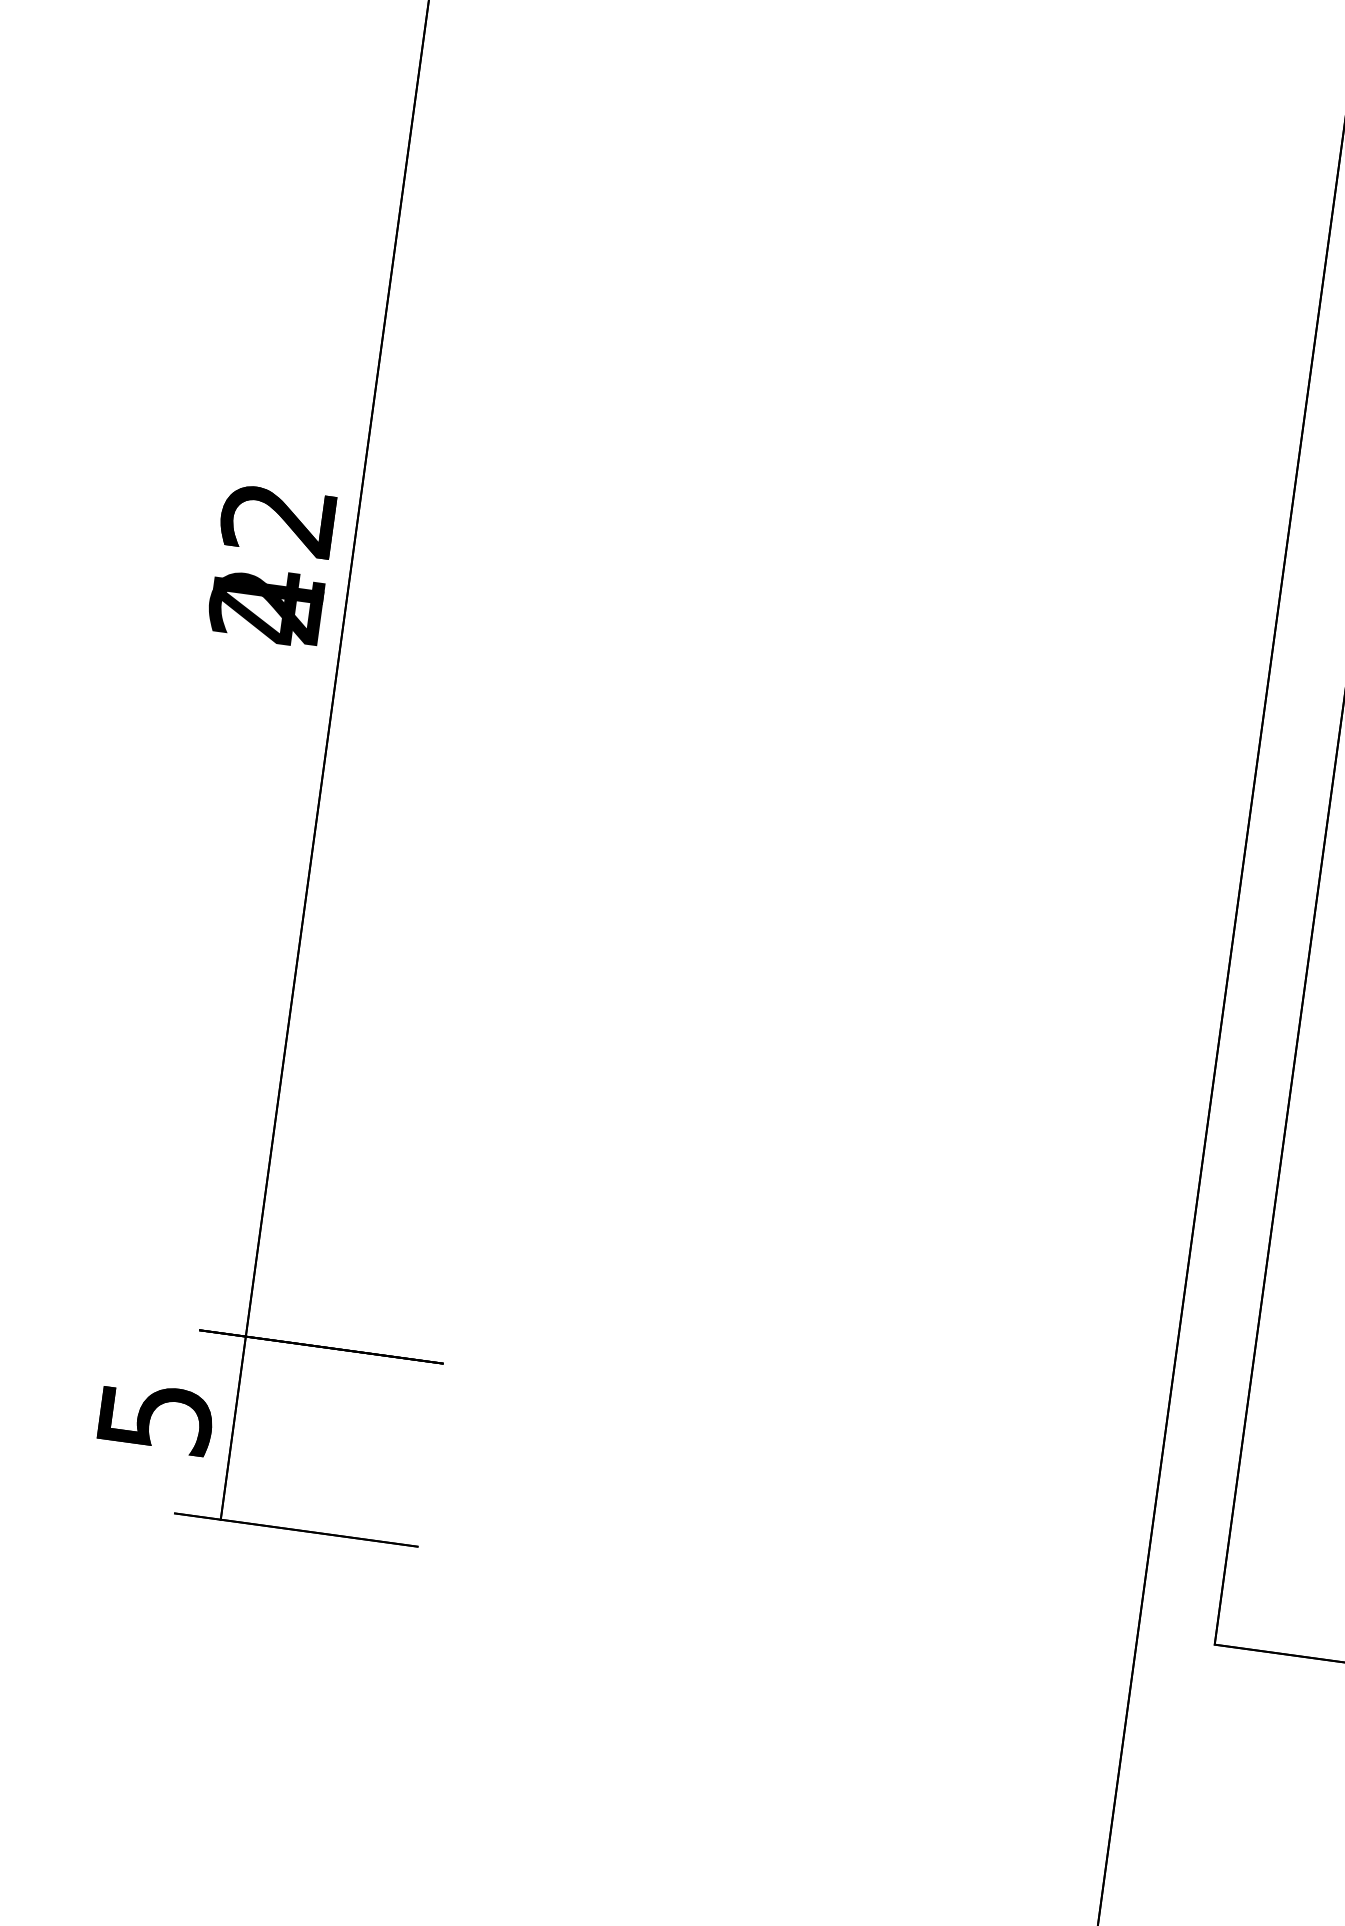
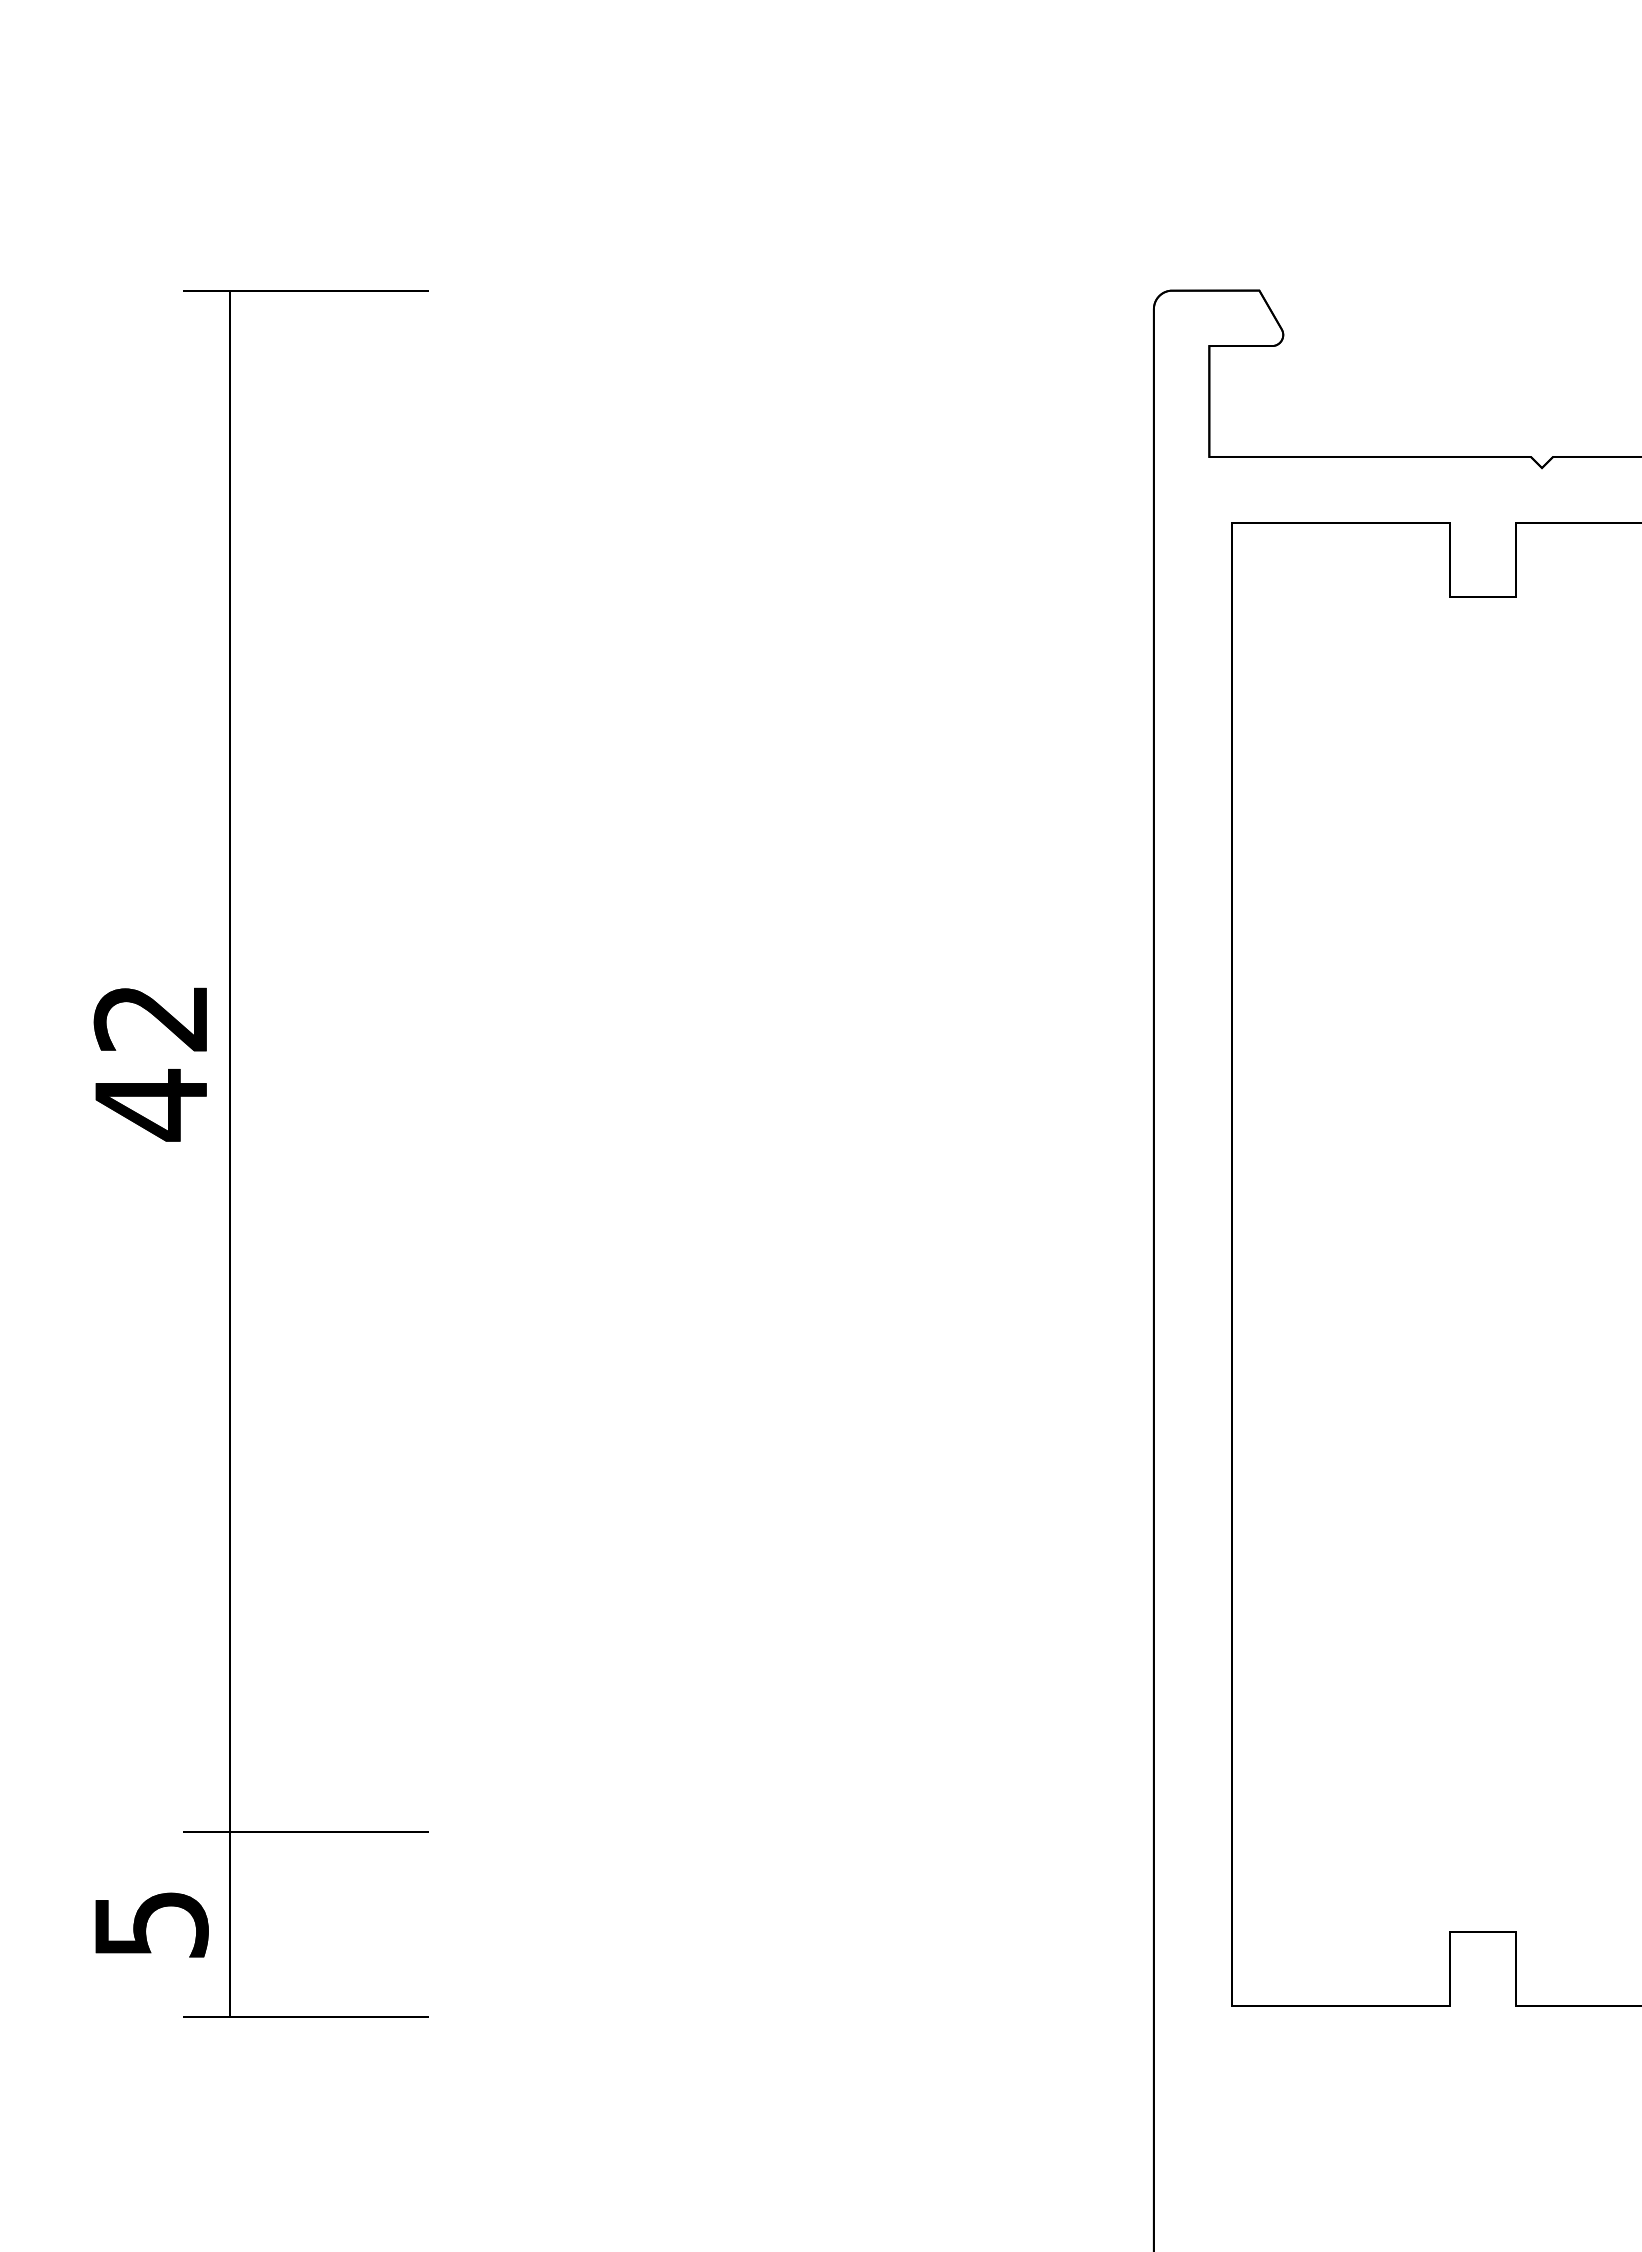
text: (264, 605) -> (149, 1105), 22 -> 42

